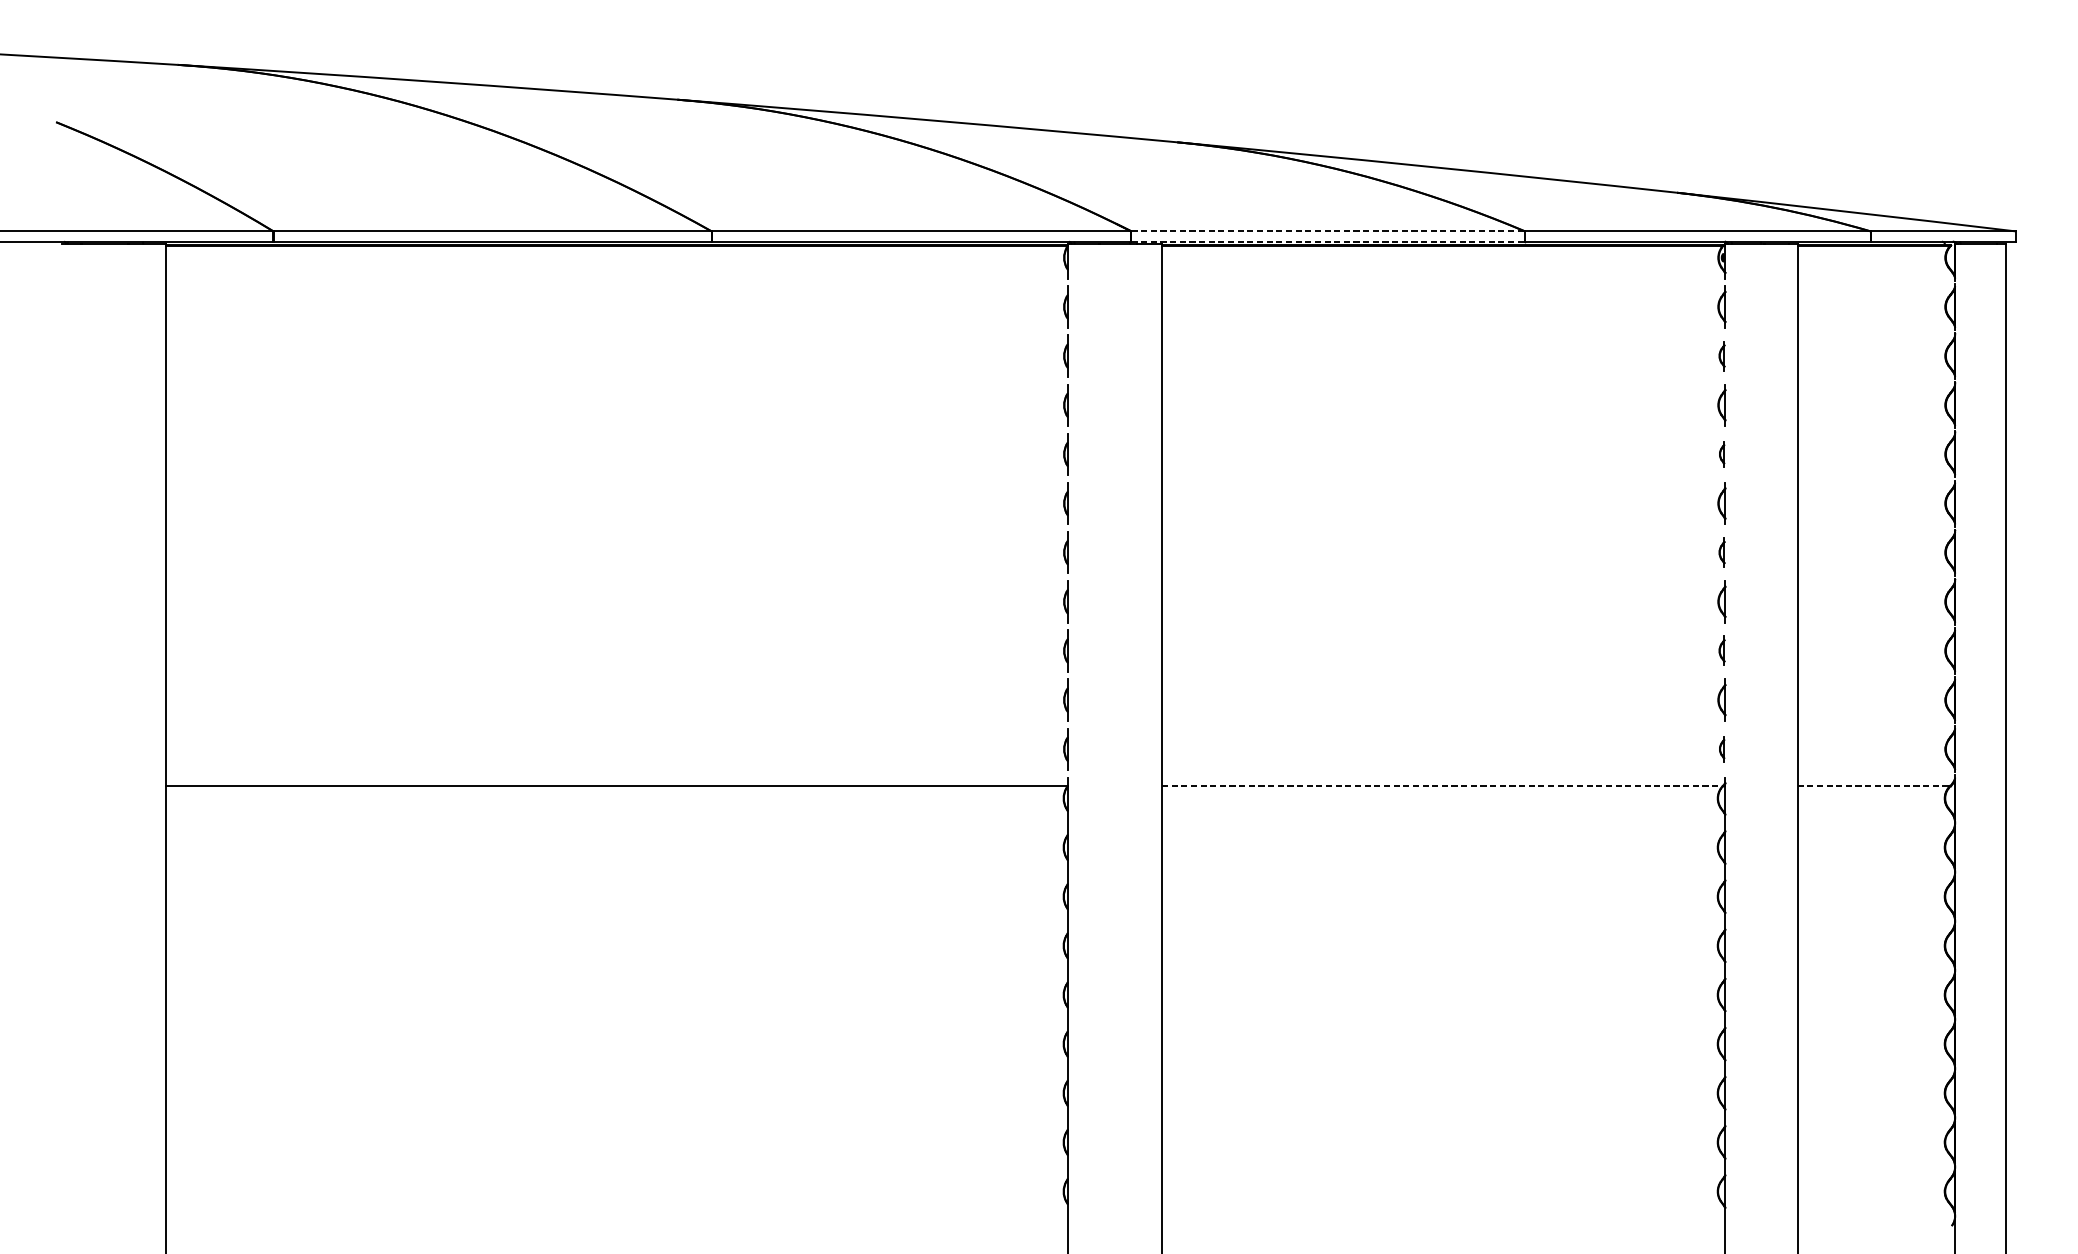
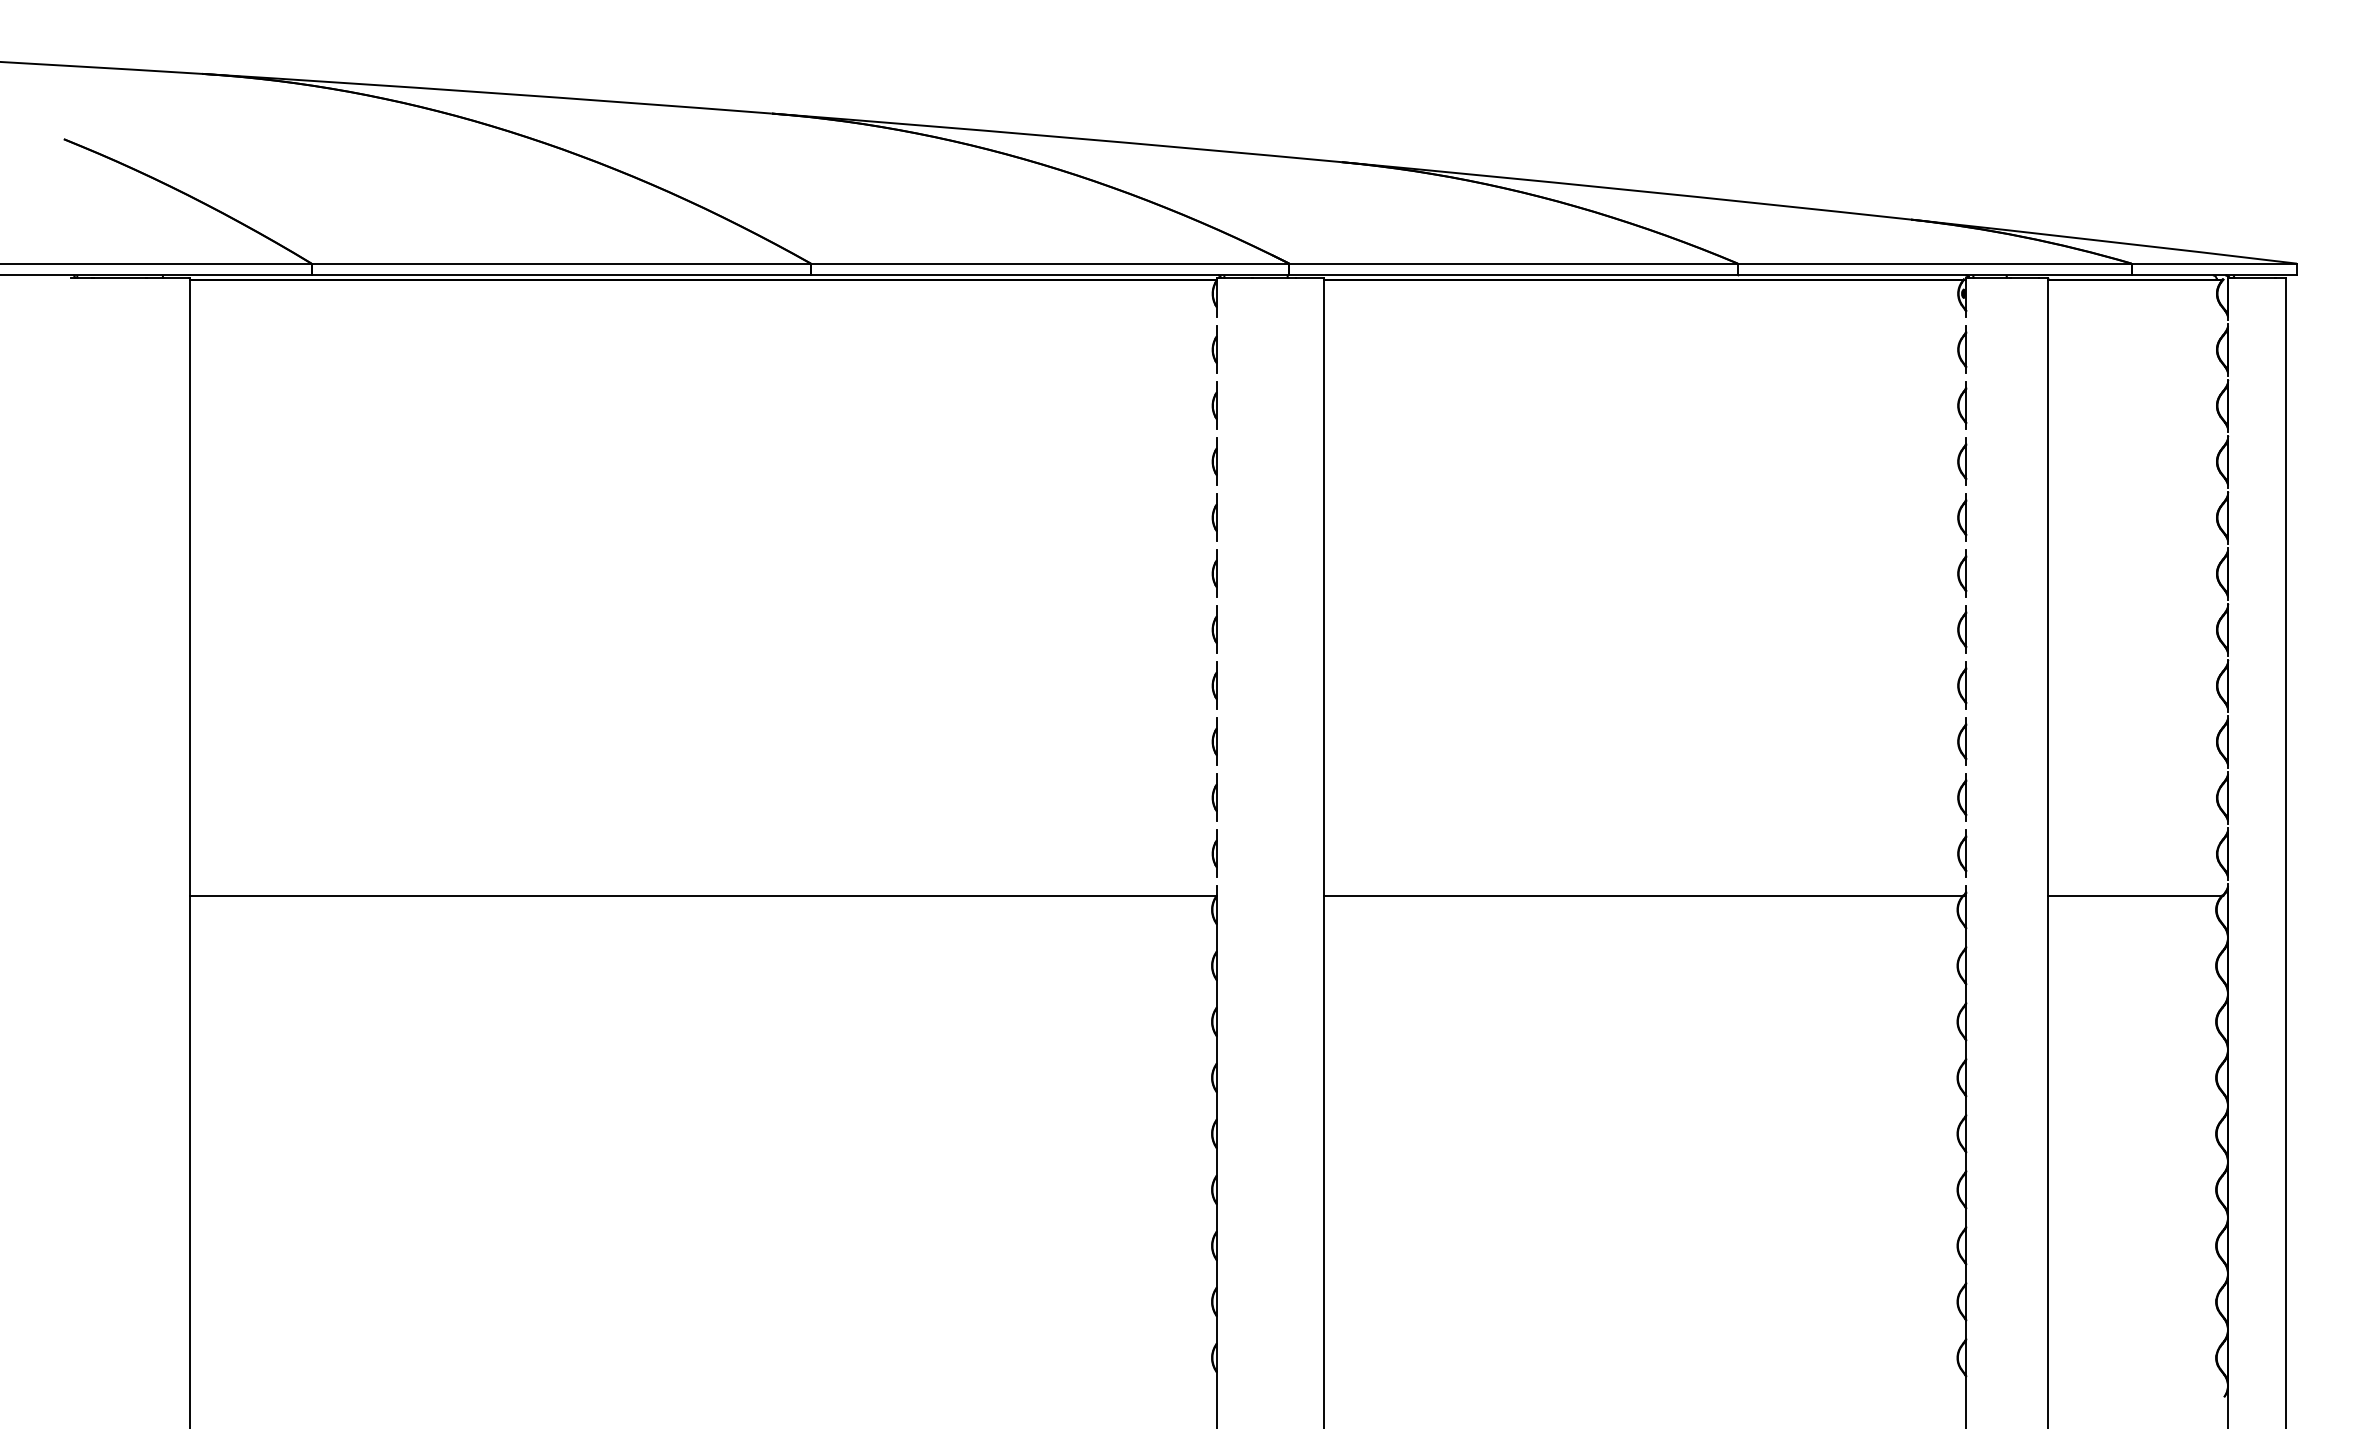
line: (1329, 231) -> (1514, 263), dashed -> solid
line: (1329, 241) -> (1514, 275), dashed -> solid
part: (1722, 355) -> (1962, 405), size x1.43
part: (1722, 454) -> (1962, 517), size x1.67
part: (1722, 552) -> (1962, 629), size x1.43
part: (1722, 650) -> (1962, 741), size x1.43
part: (1722, 748) -> (1962, 853), size x1.67
line: (1443, 785) -> (1644, 895), dashed -> solid
line: (1874, 785) -> (2136, 895), dashed -> solid

